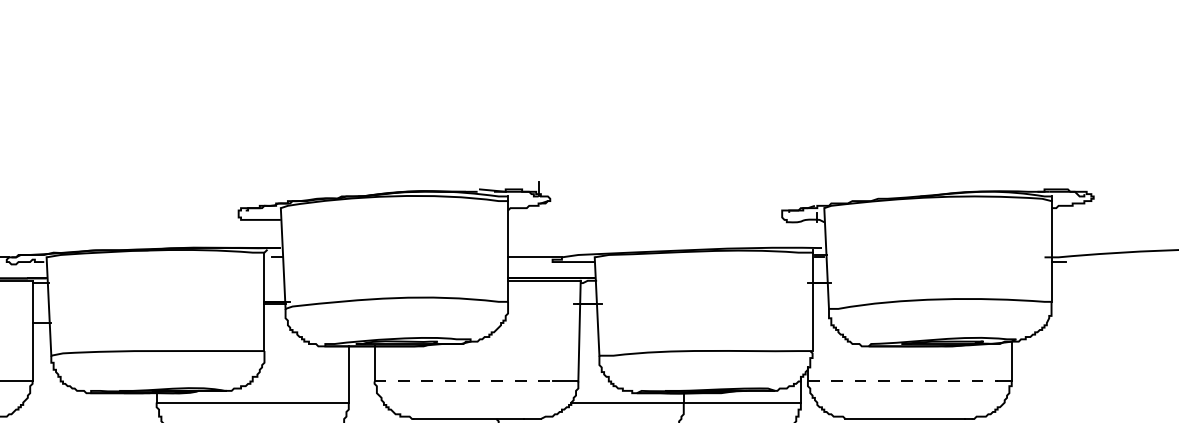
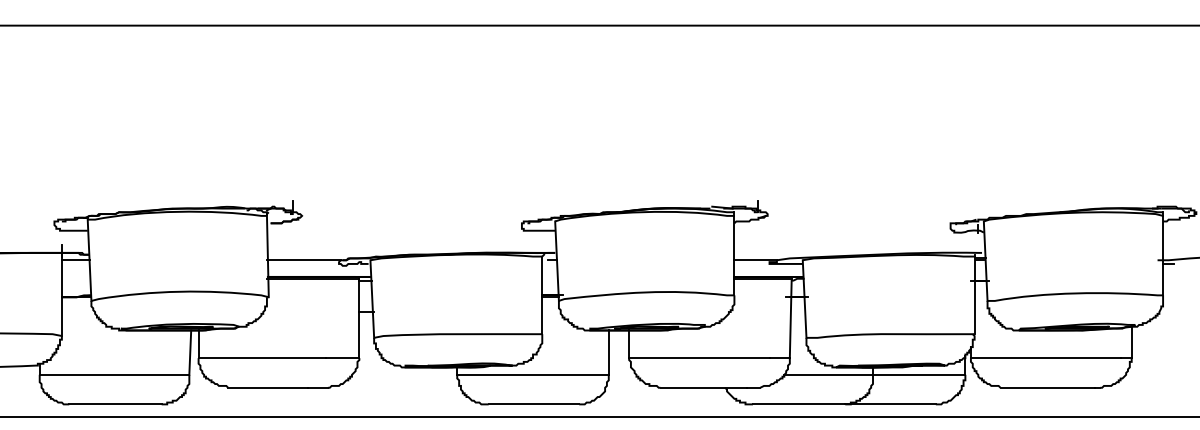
line: (463, 381) -> (699, 358), dashed -> solid
line: (902, 381) -> (1045, 358), dashed -> solid

